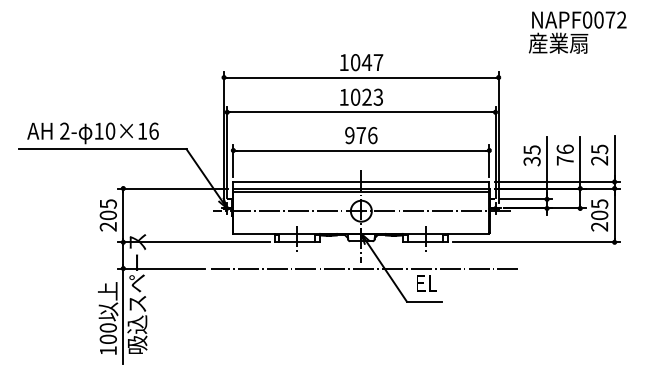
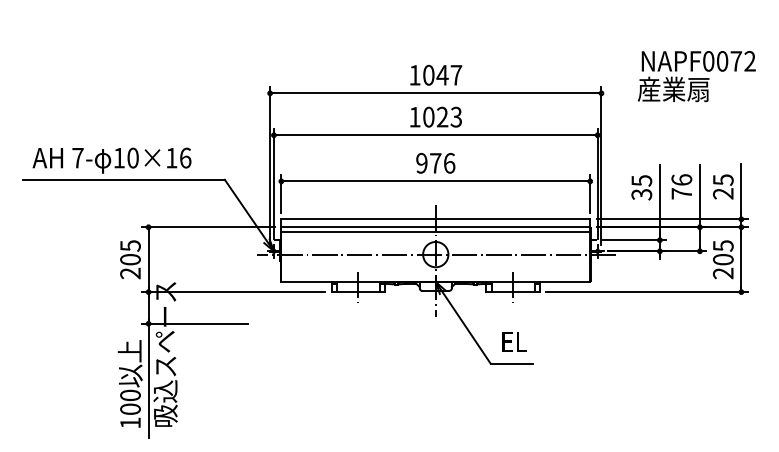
text: (577, 32) -> (696, 76), moved
text: (64, 130) -> (77, 157), 2- -> 7-
line: (364, 268) -> (439, 323), removed

